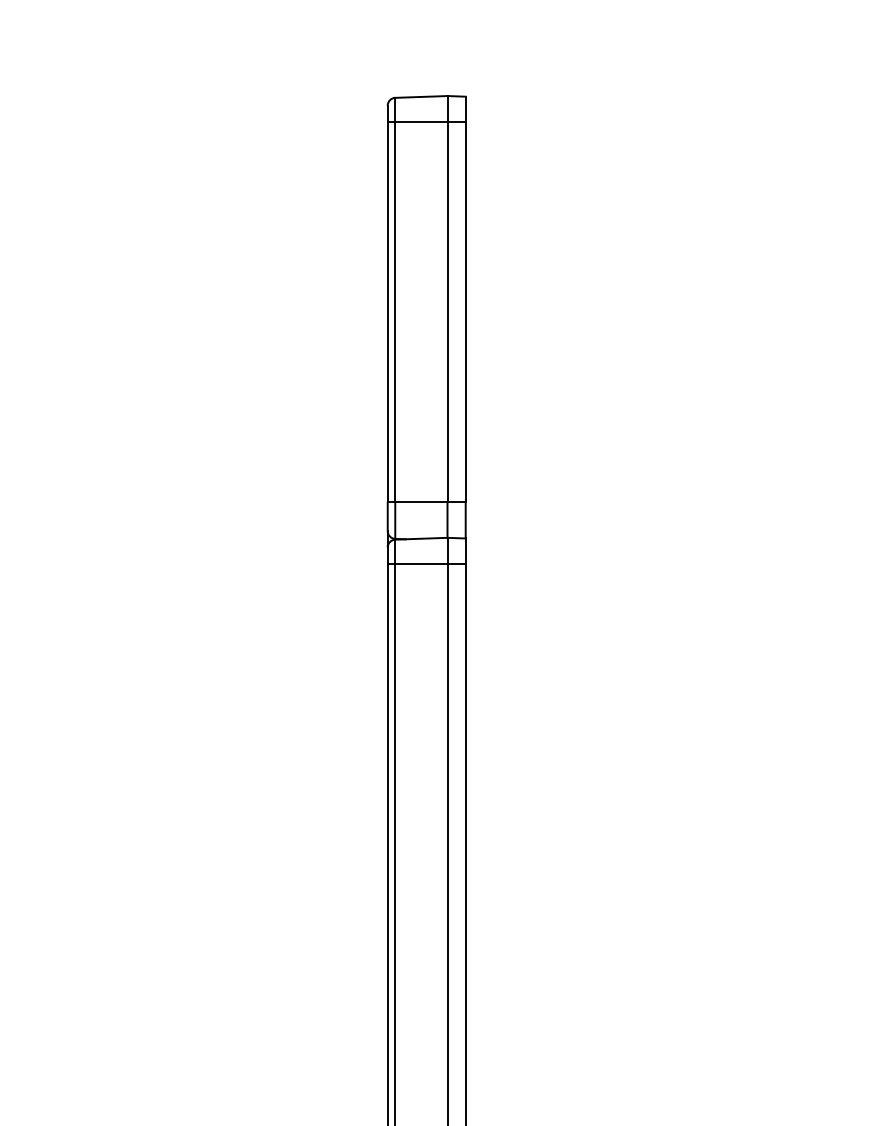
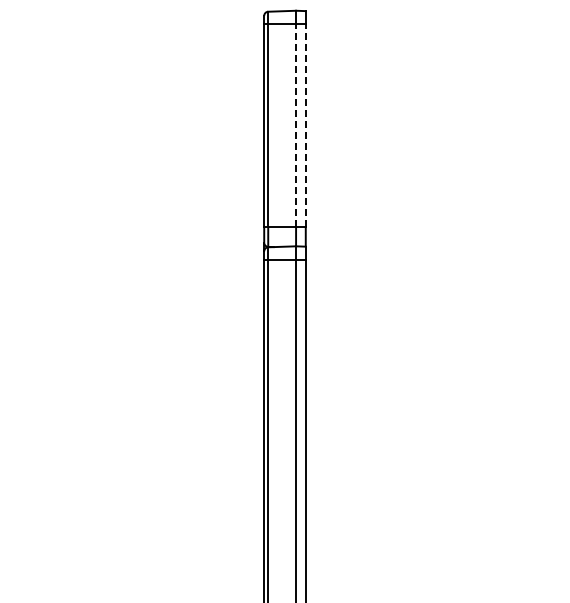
line: (448, 311) -> (296, 125), solid -> dashed
line: (465, 311) -> (305, 125), solid -> dashed

